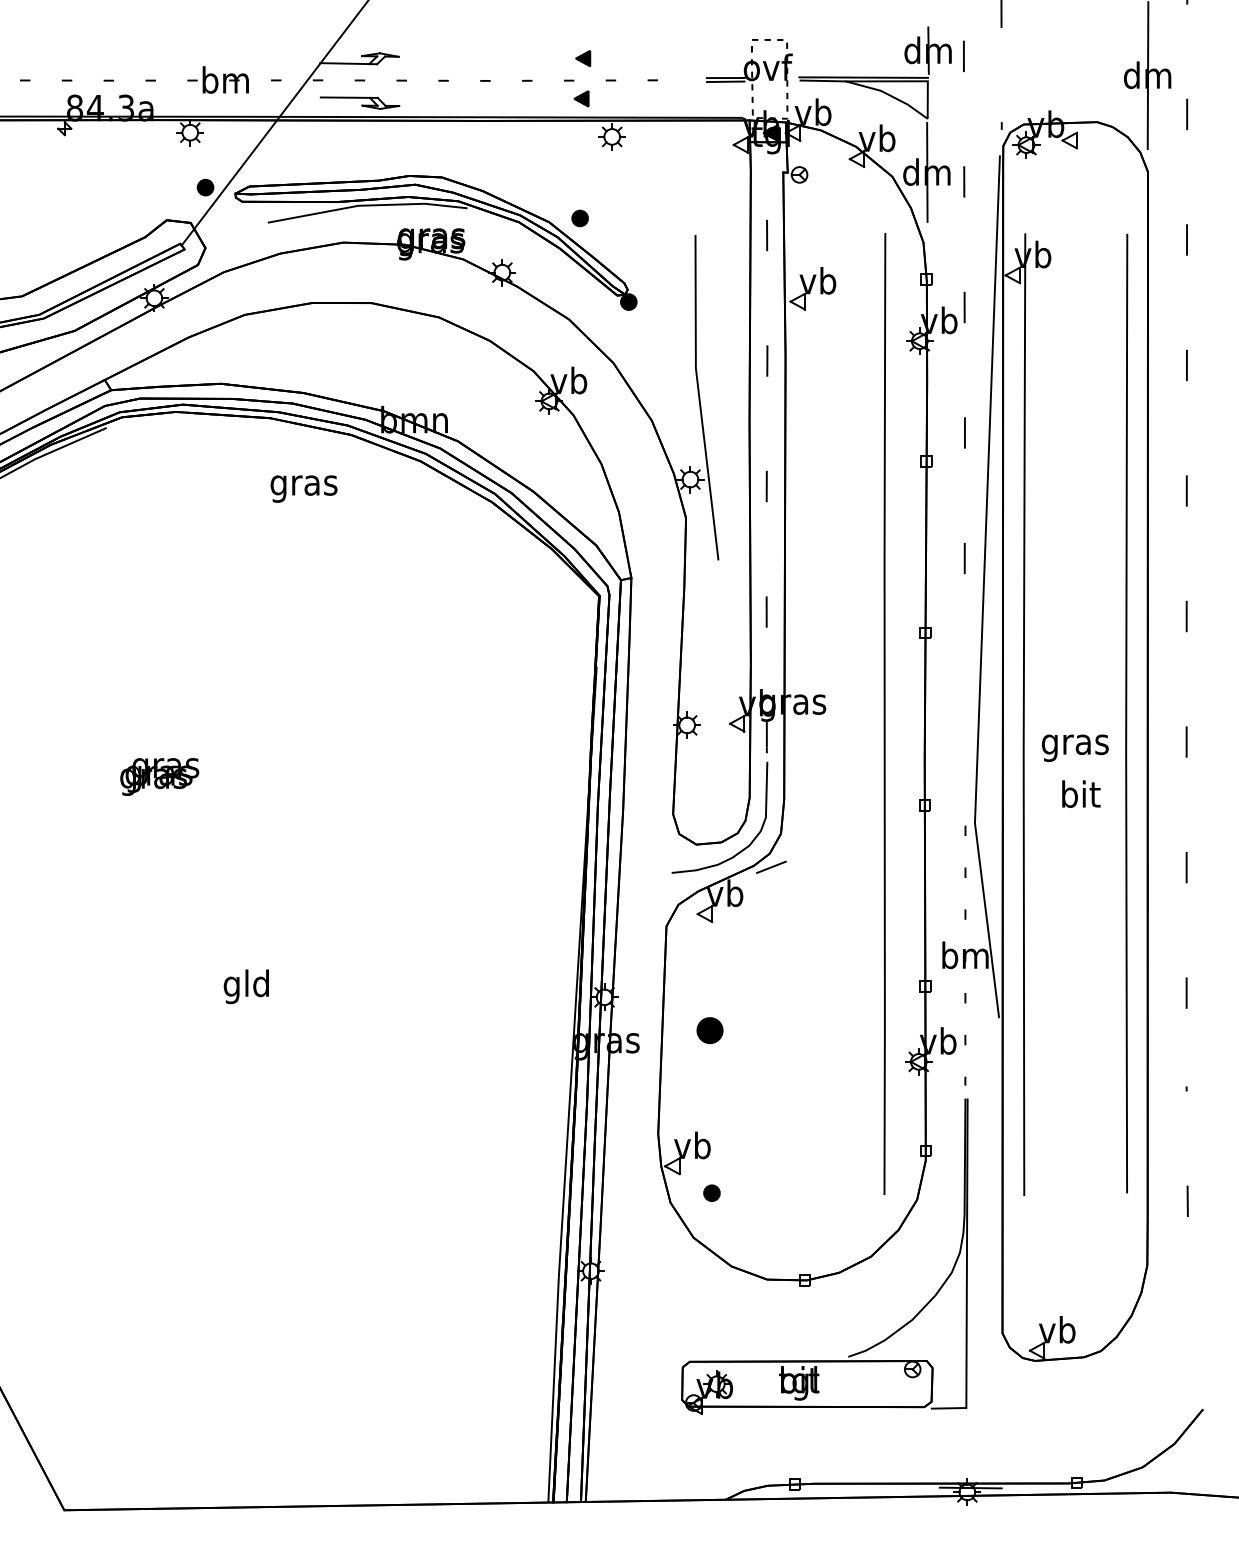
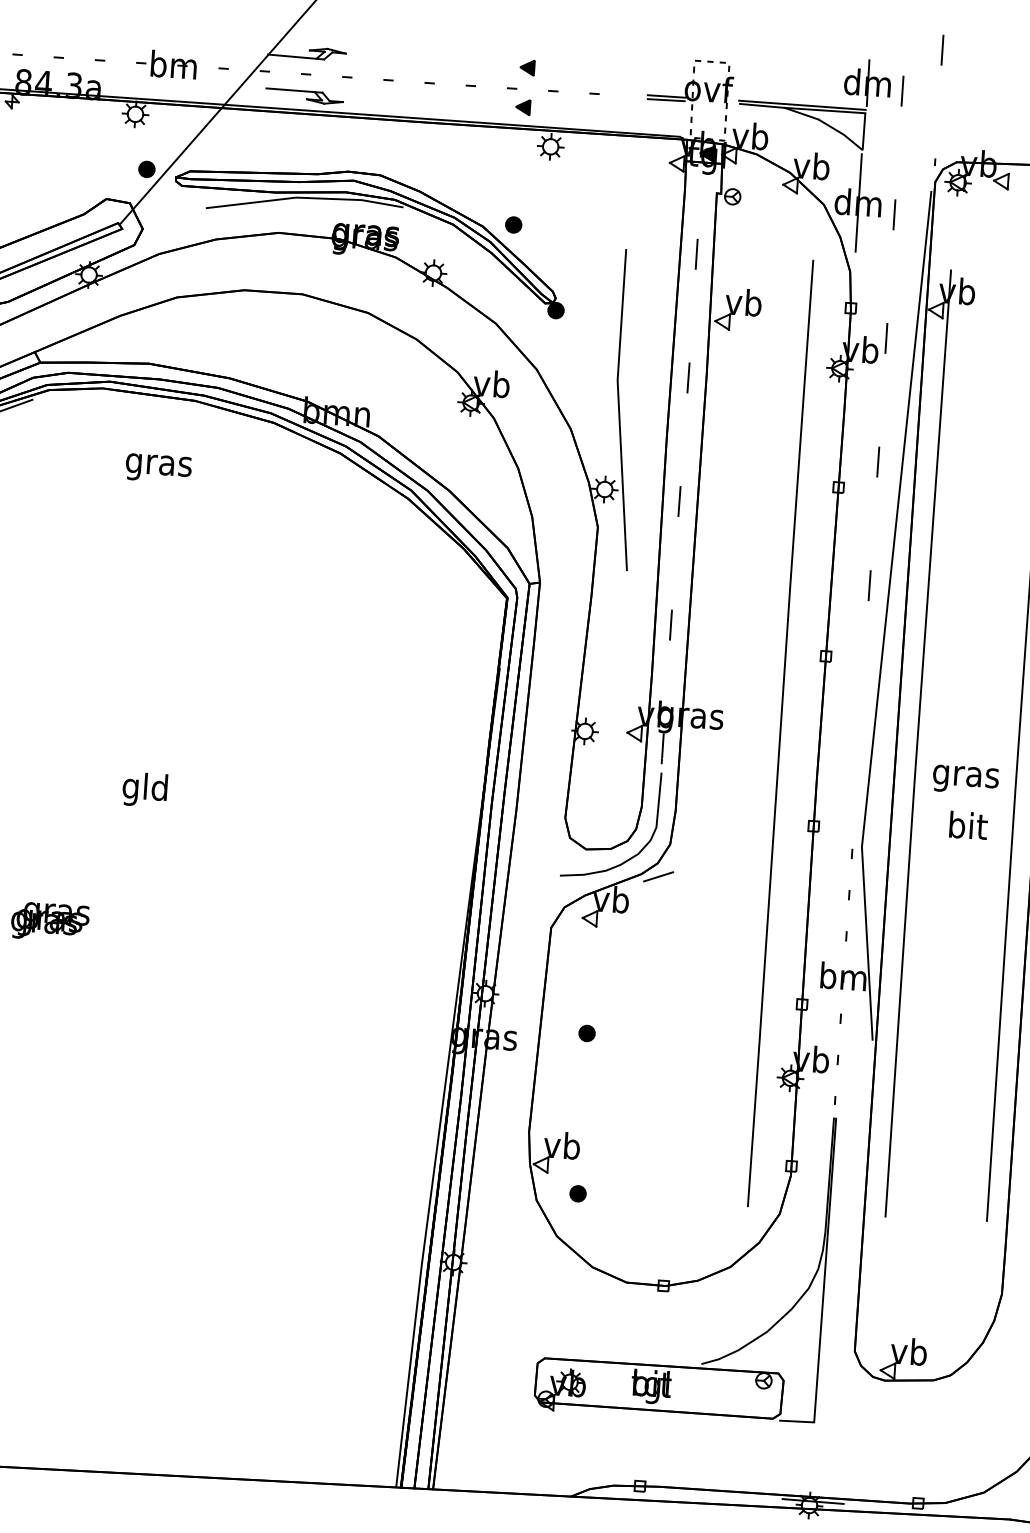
text: (303, 488) -> (158, 467), moved
text: (159, 776) -> (50, 921), moved
text: (245, 986) -> (144, 789), moved
part: (709, 1030) -> (586, 1033), size x0.62

